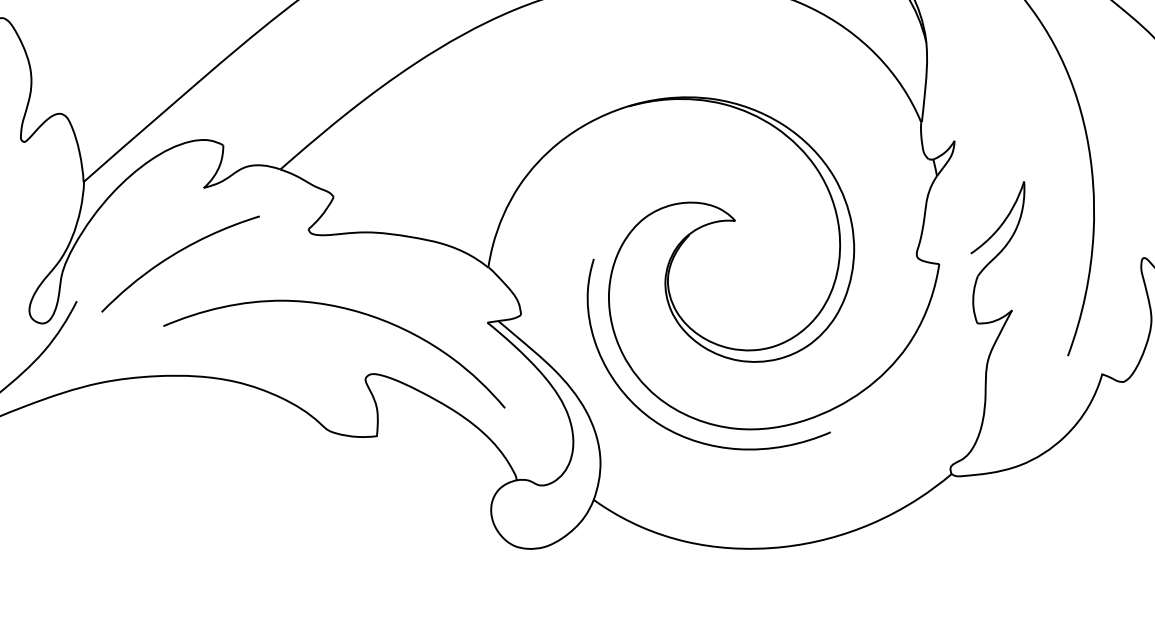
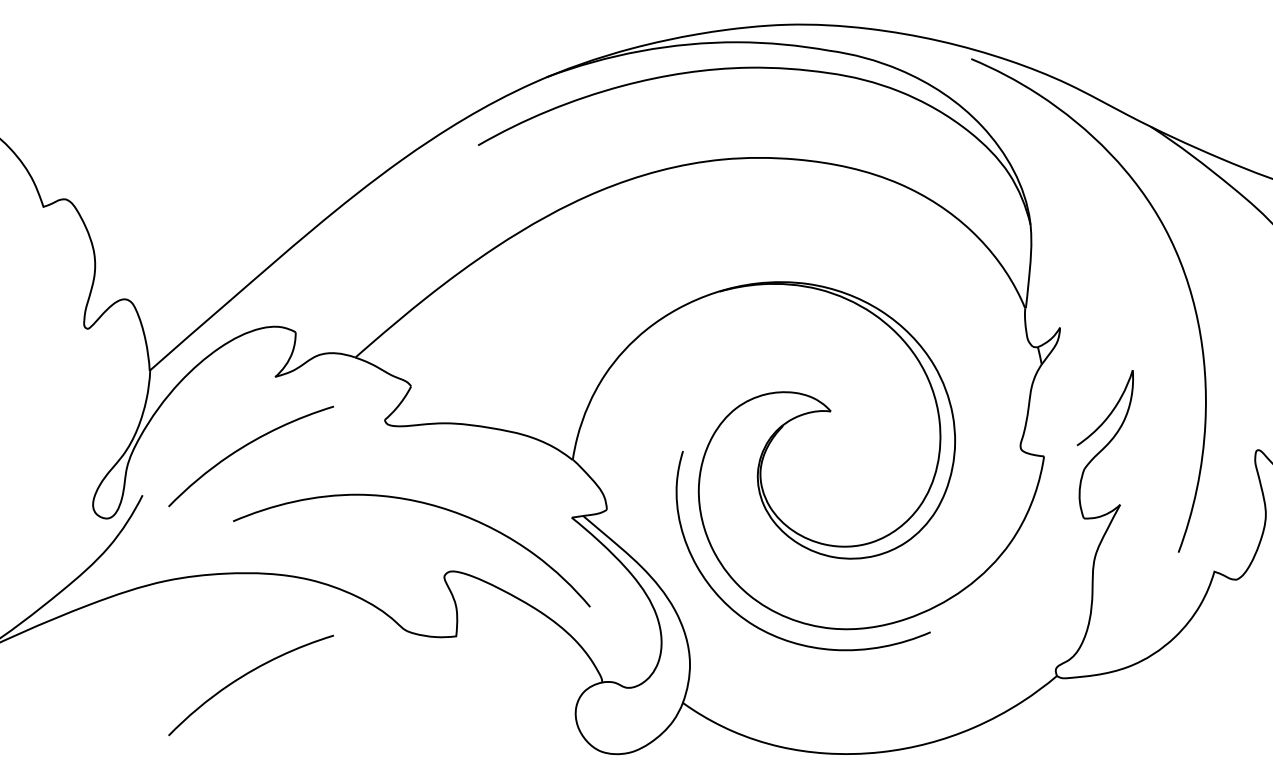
curve: (176, 473) -> (246, 675), added

